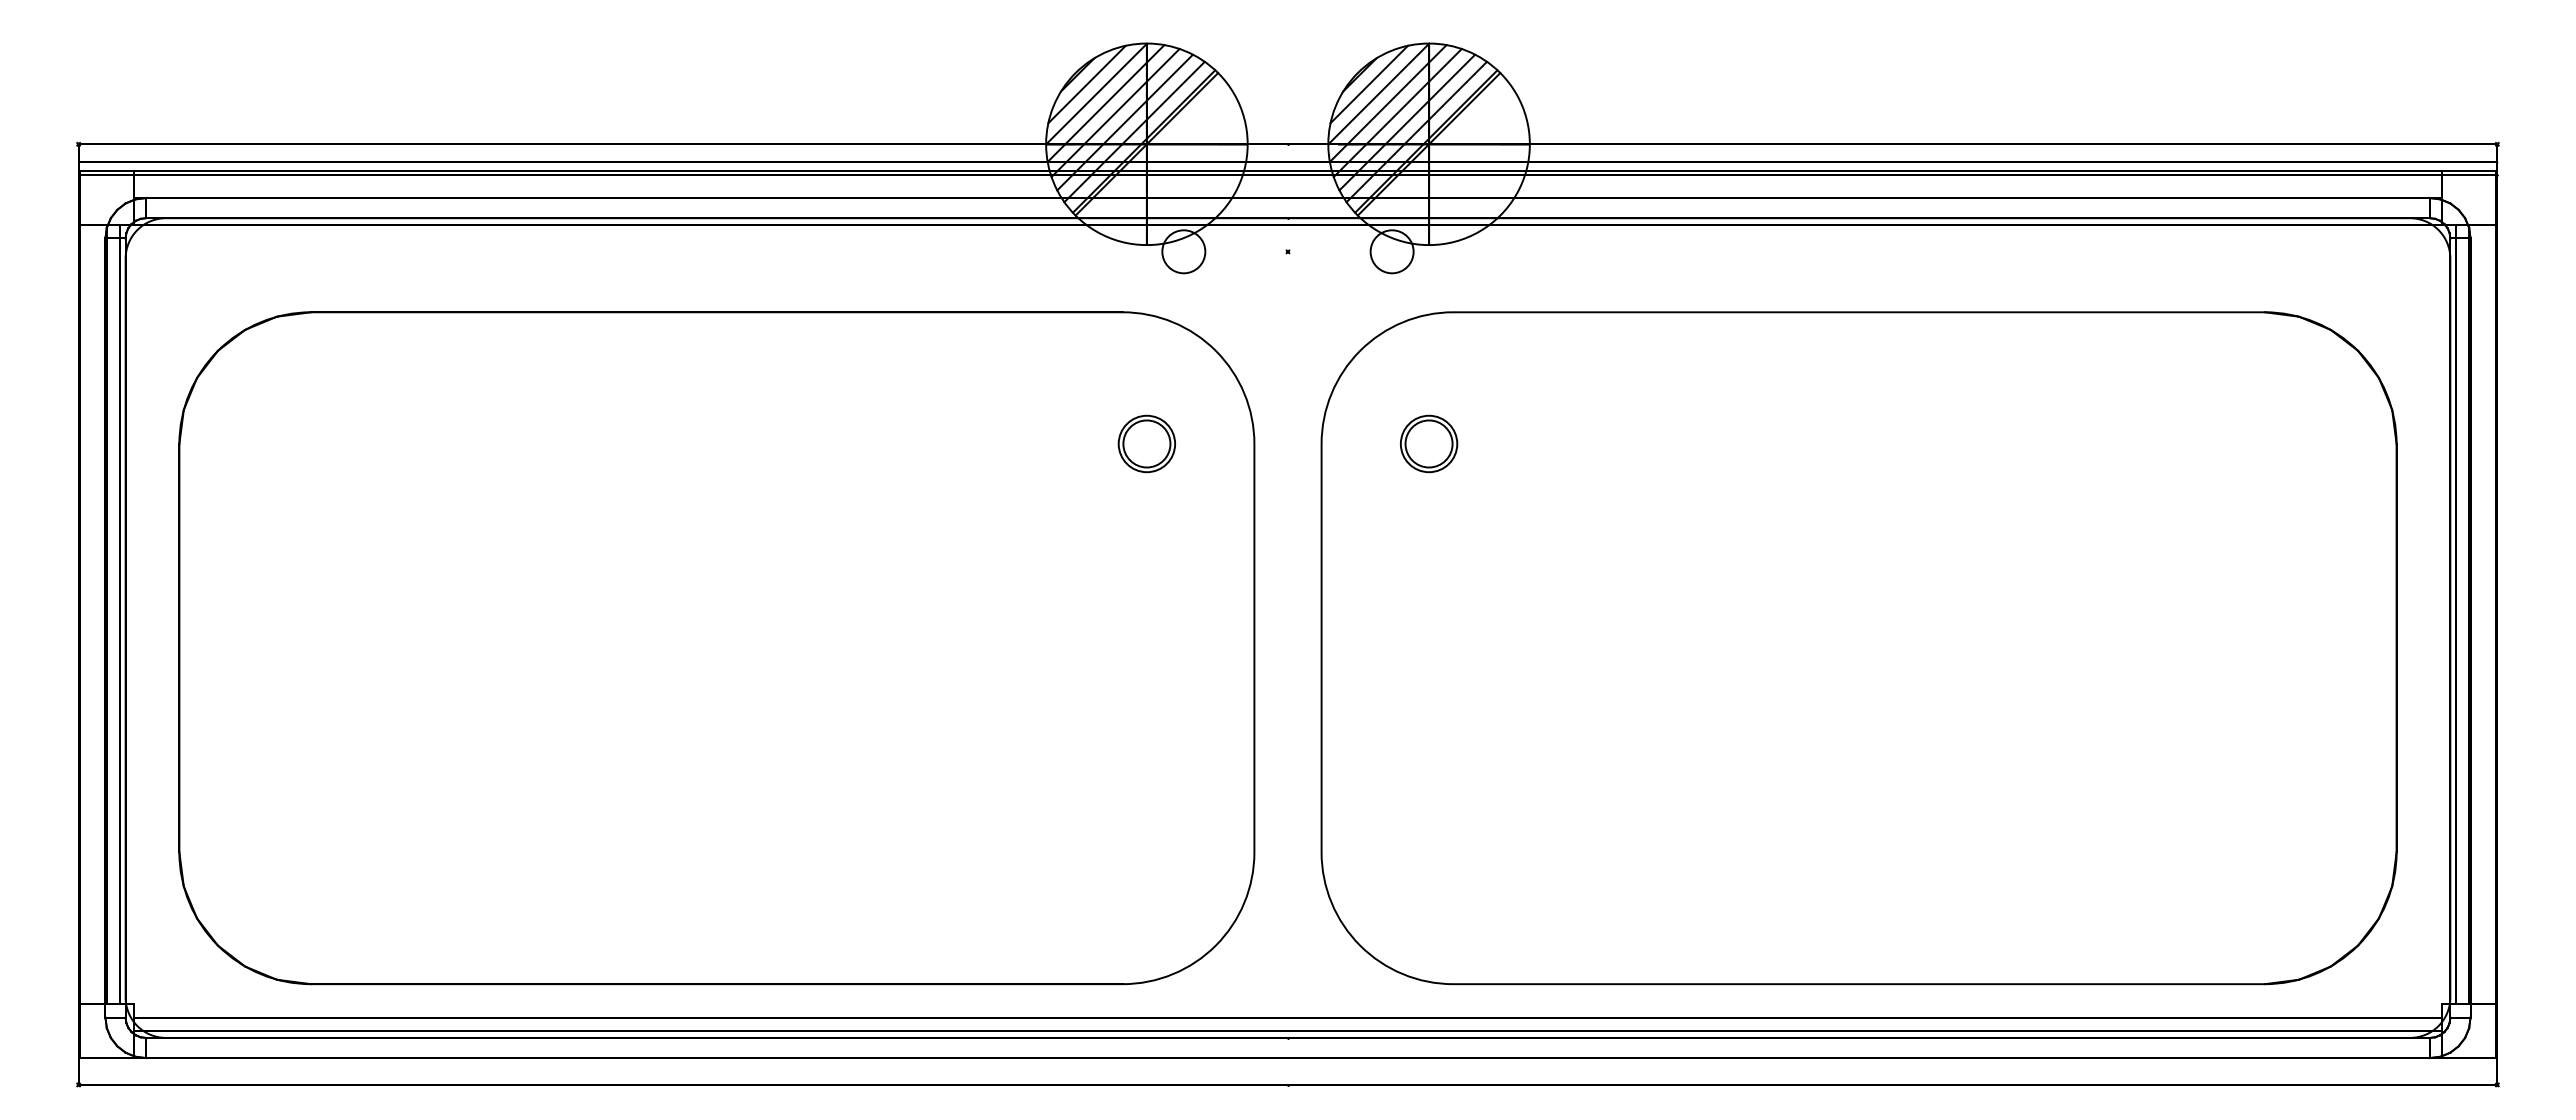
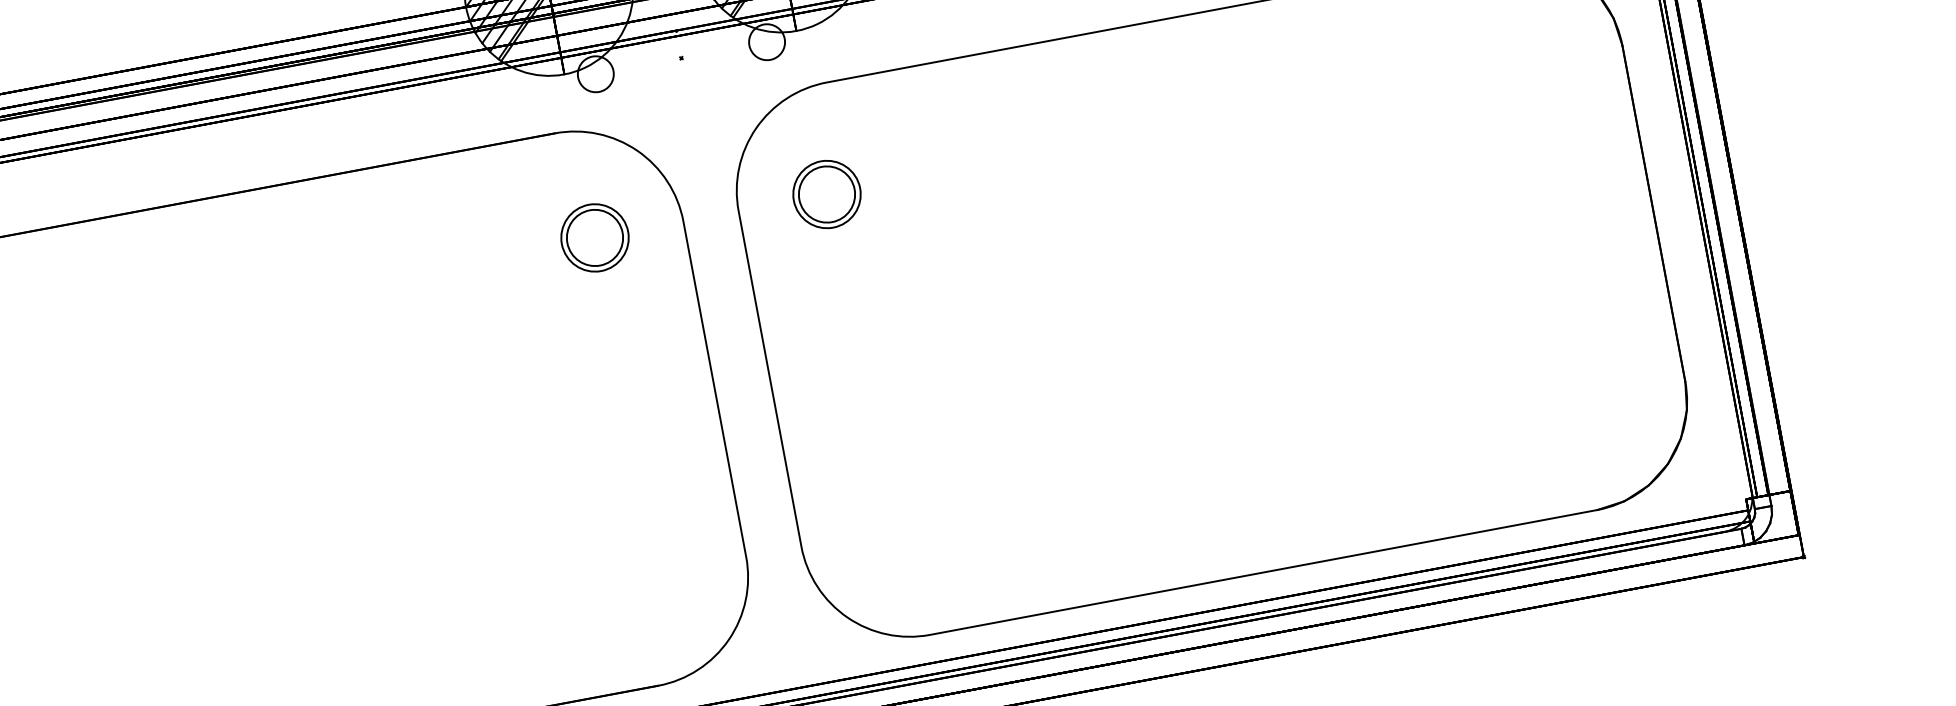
part: (1146, 443) -> (594, 237), size x1.43
part: (1428, 443) -> (826, 194), size x1.43

